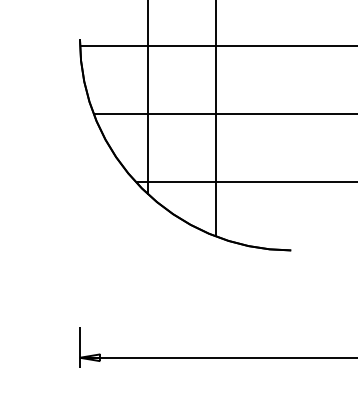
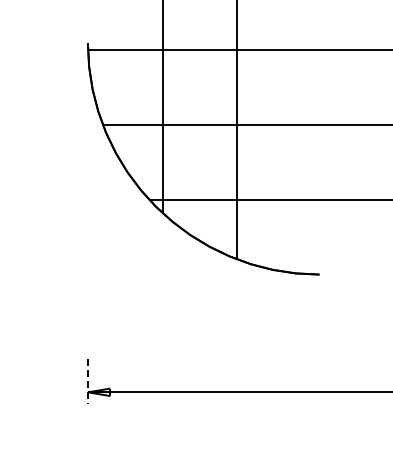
line: (79, 347) -> (87, 381), solid -> dashed

